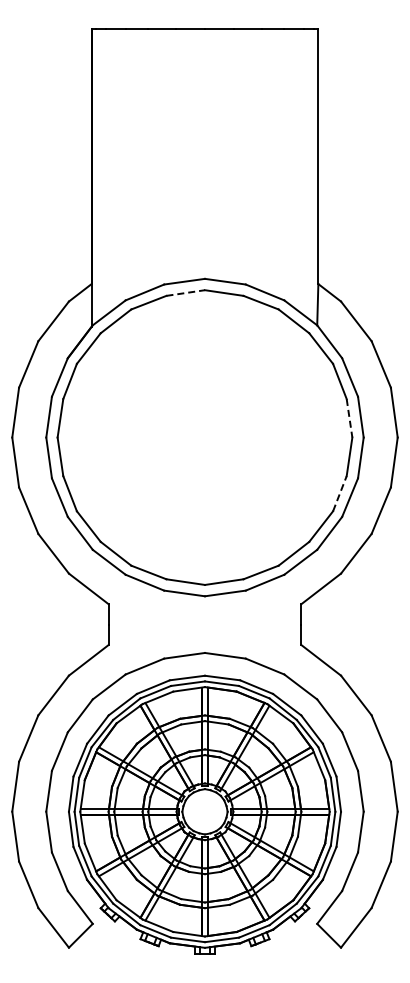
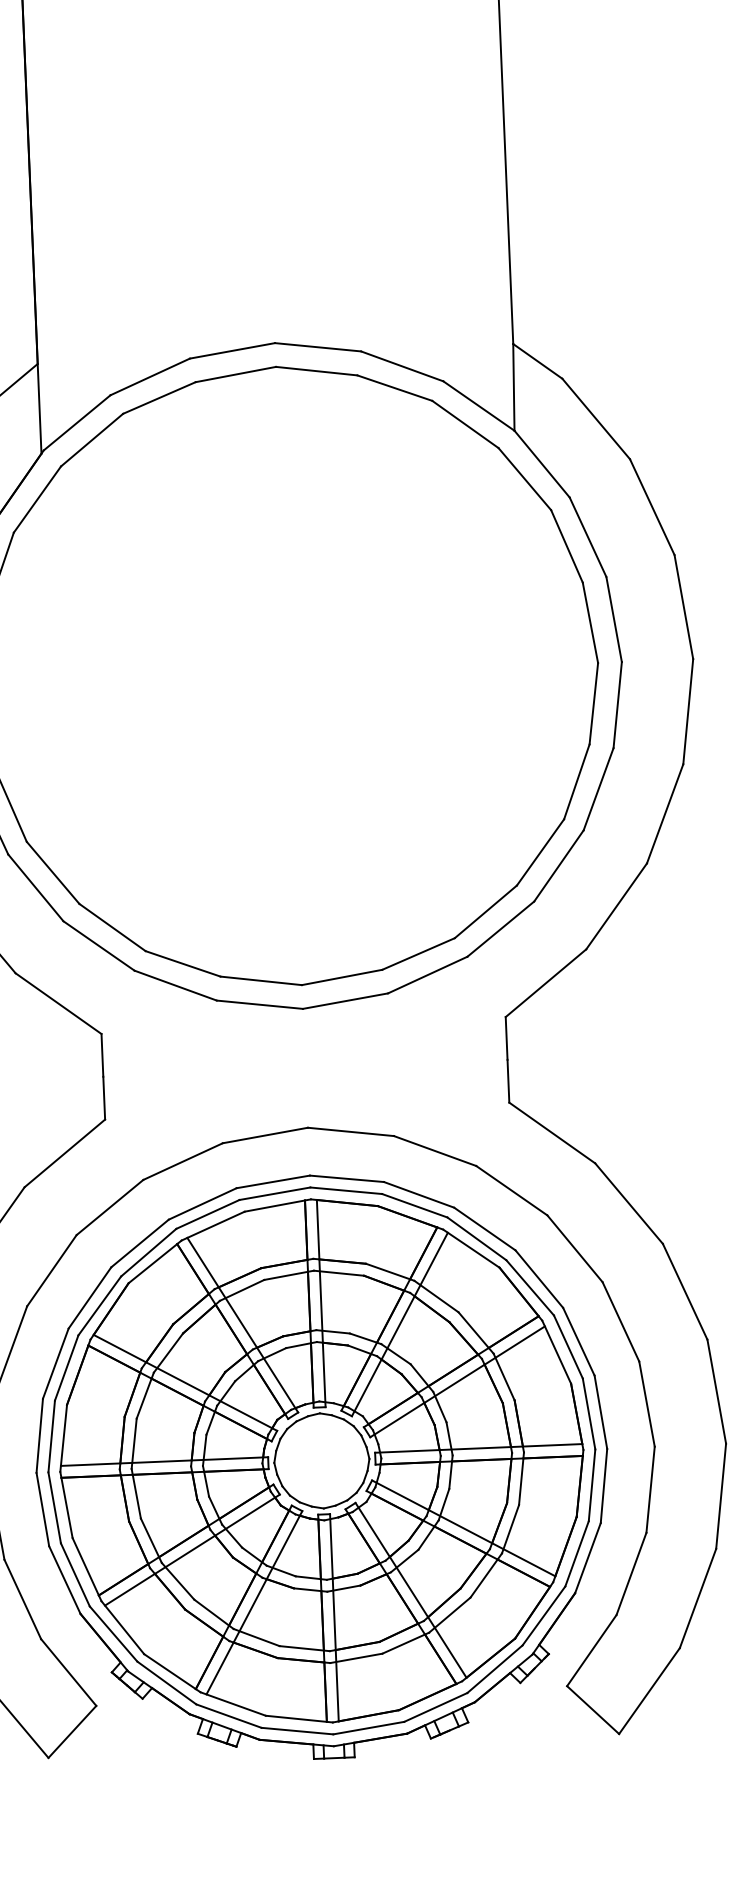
line: (186, 292) -> (237, 373), dashed -> solid
line: (349, 418) -> (590, 623), dashed -> solid
line: (339, 493) -> (576, 781), dashed -> solid

